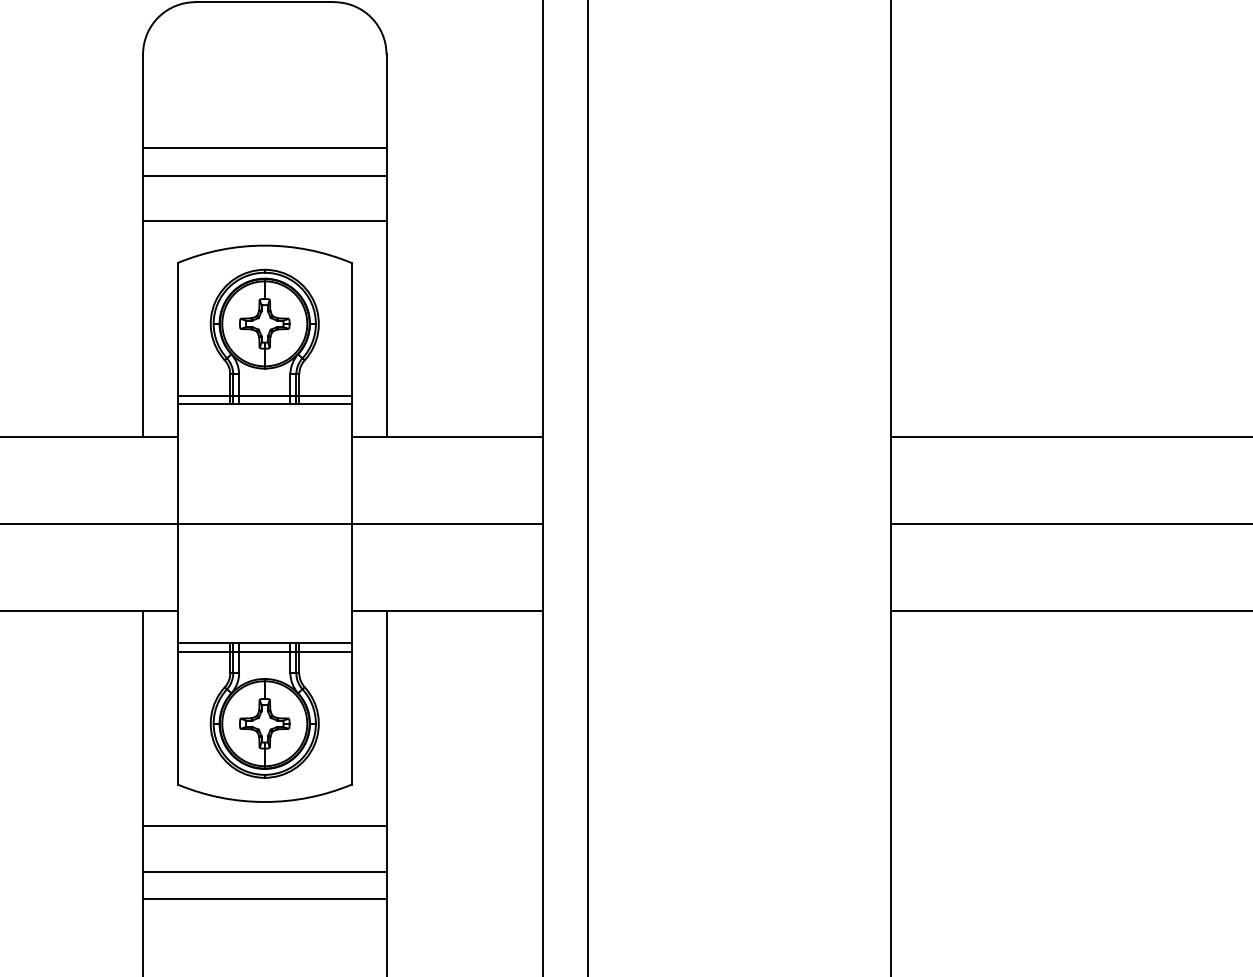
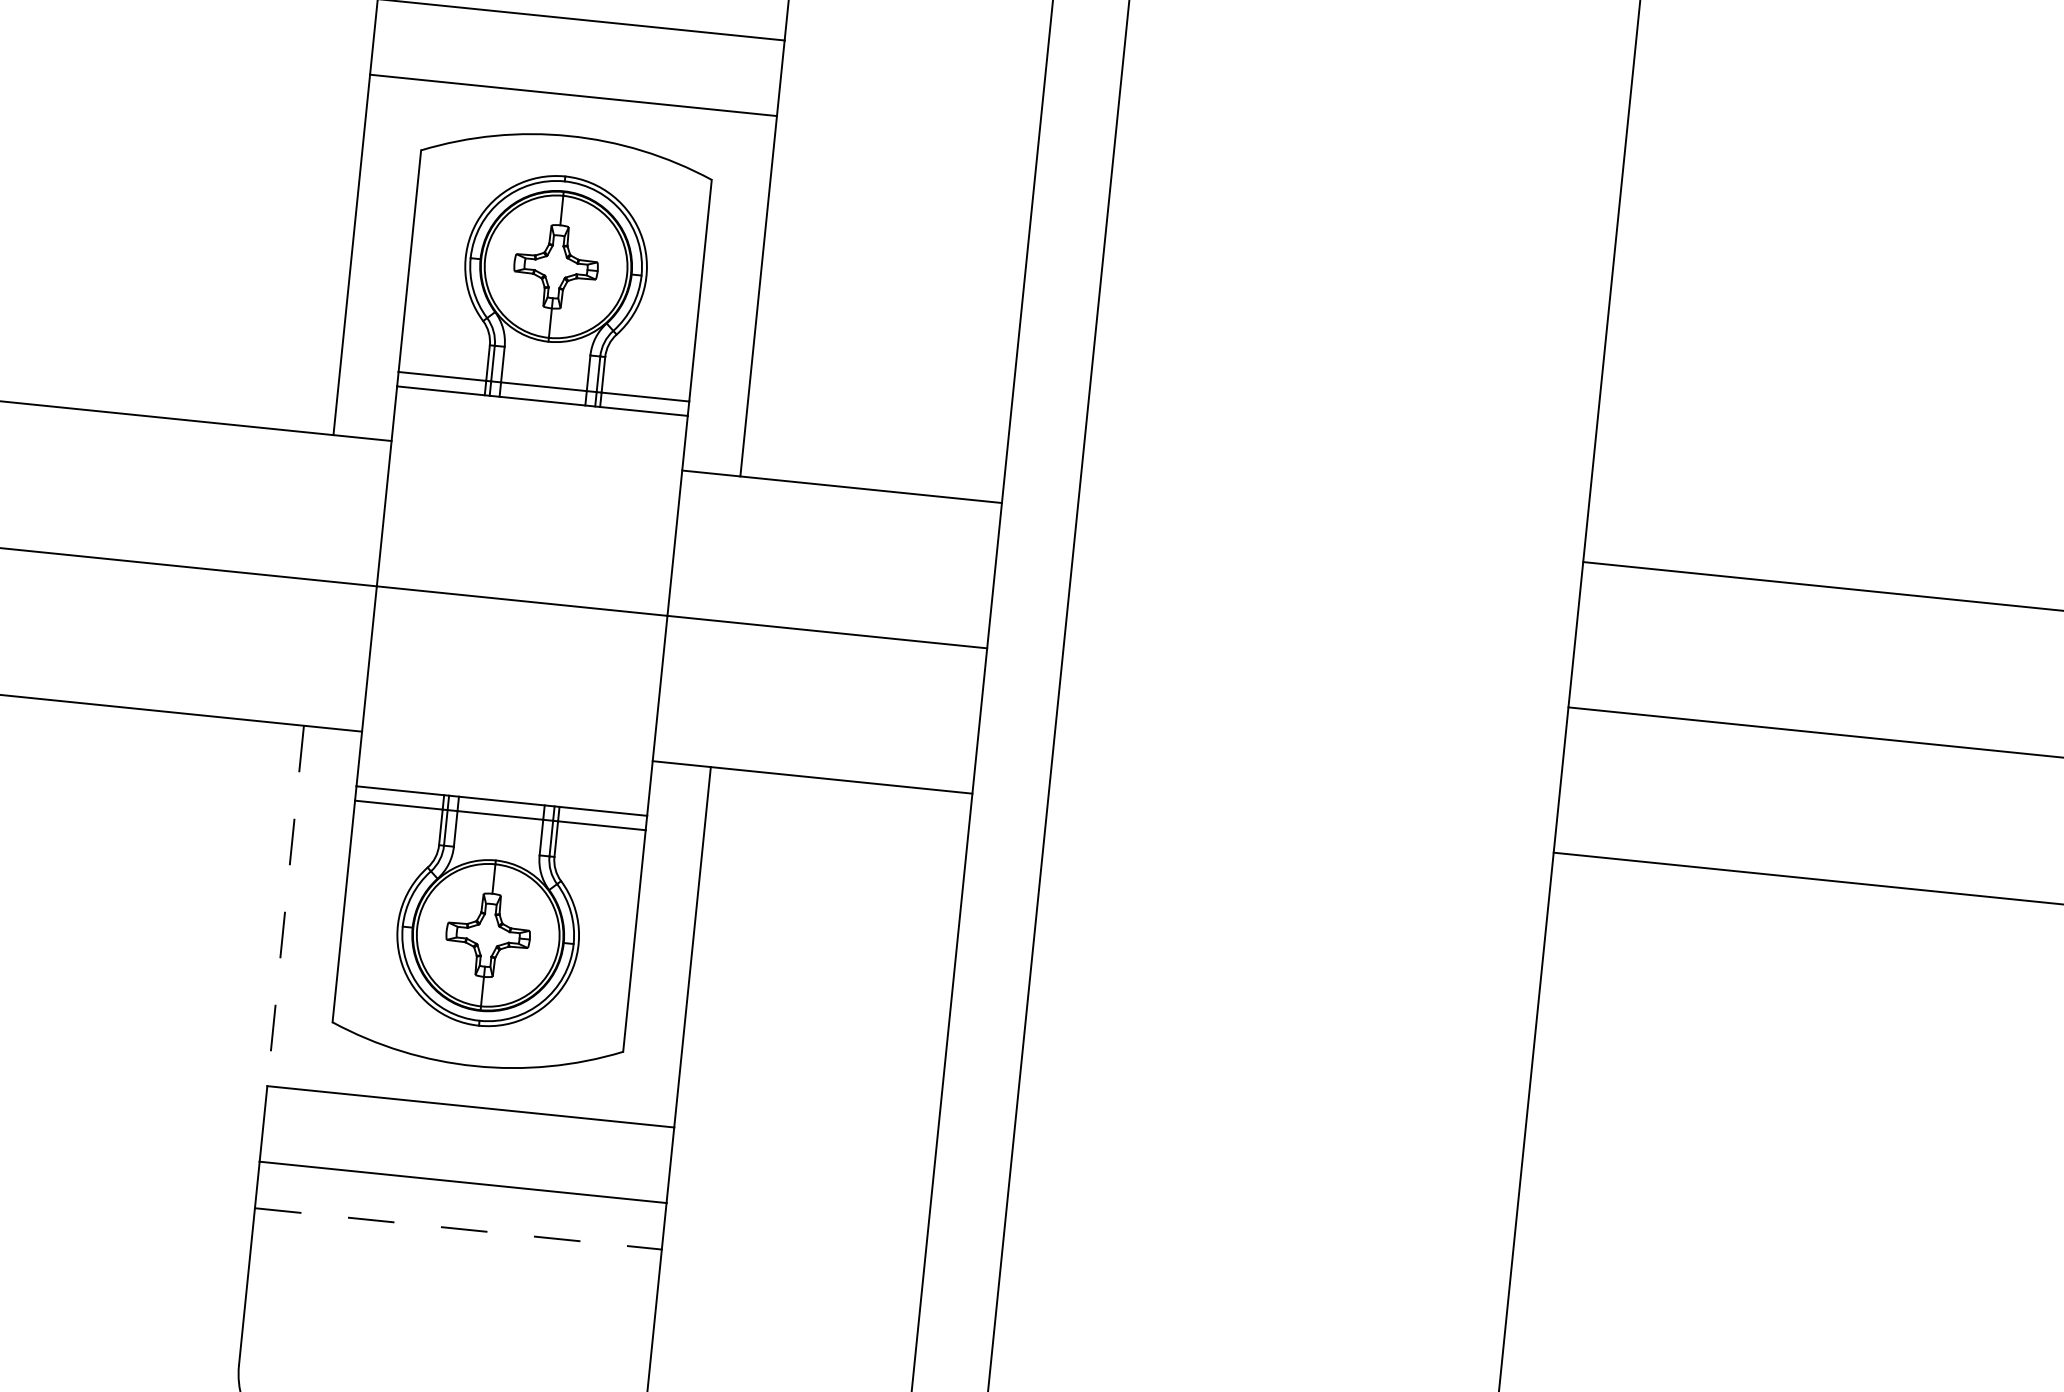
line: (143, 718) -> (286, 905), solid -> dashed
line: (264, 899) -> (457, 1229), solid -> dashed

